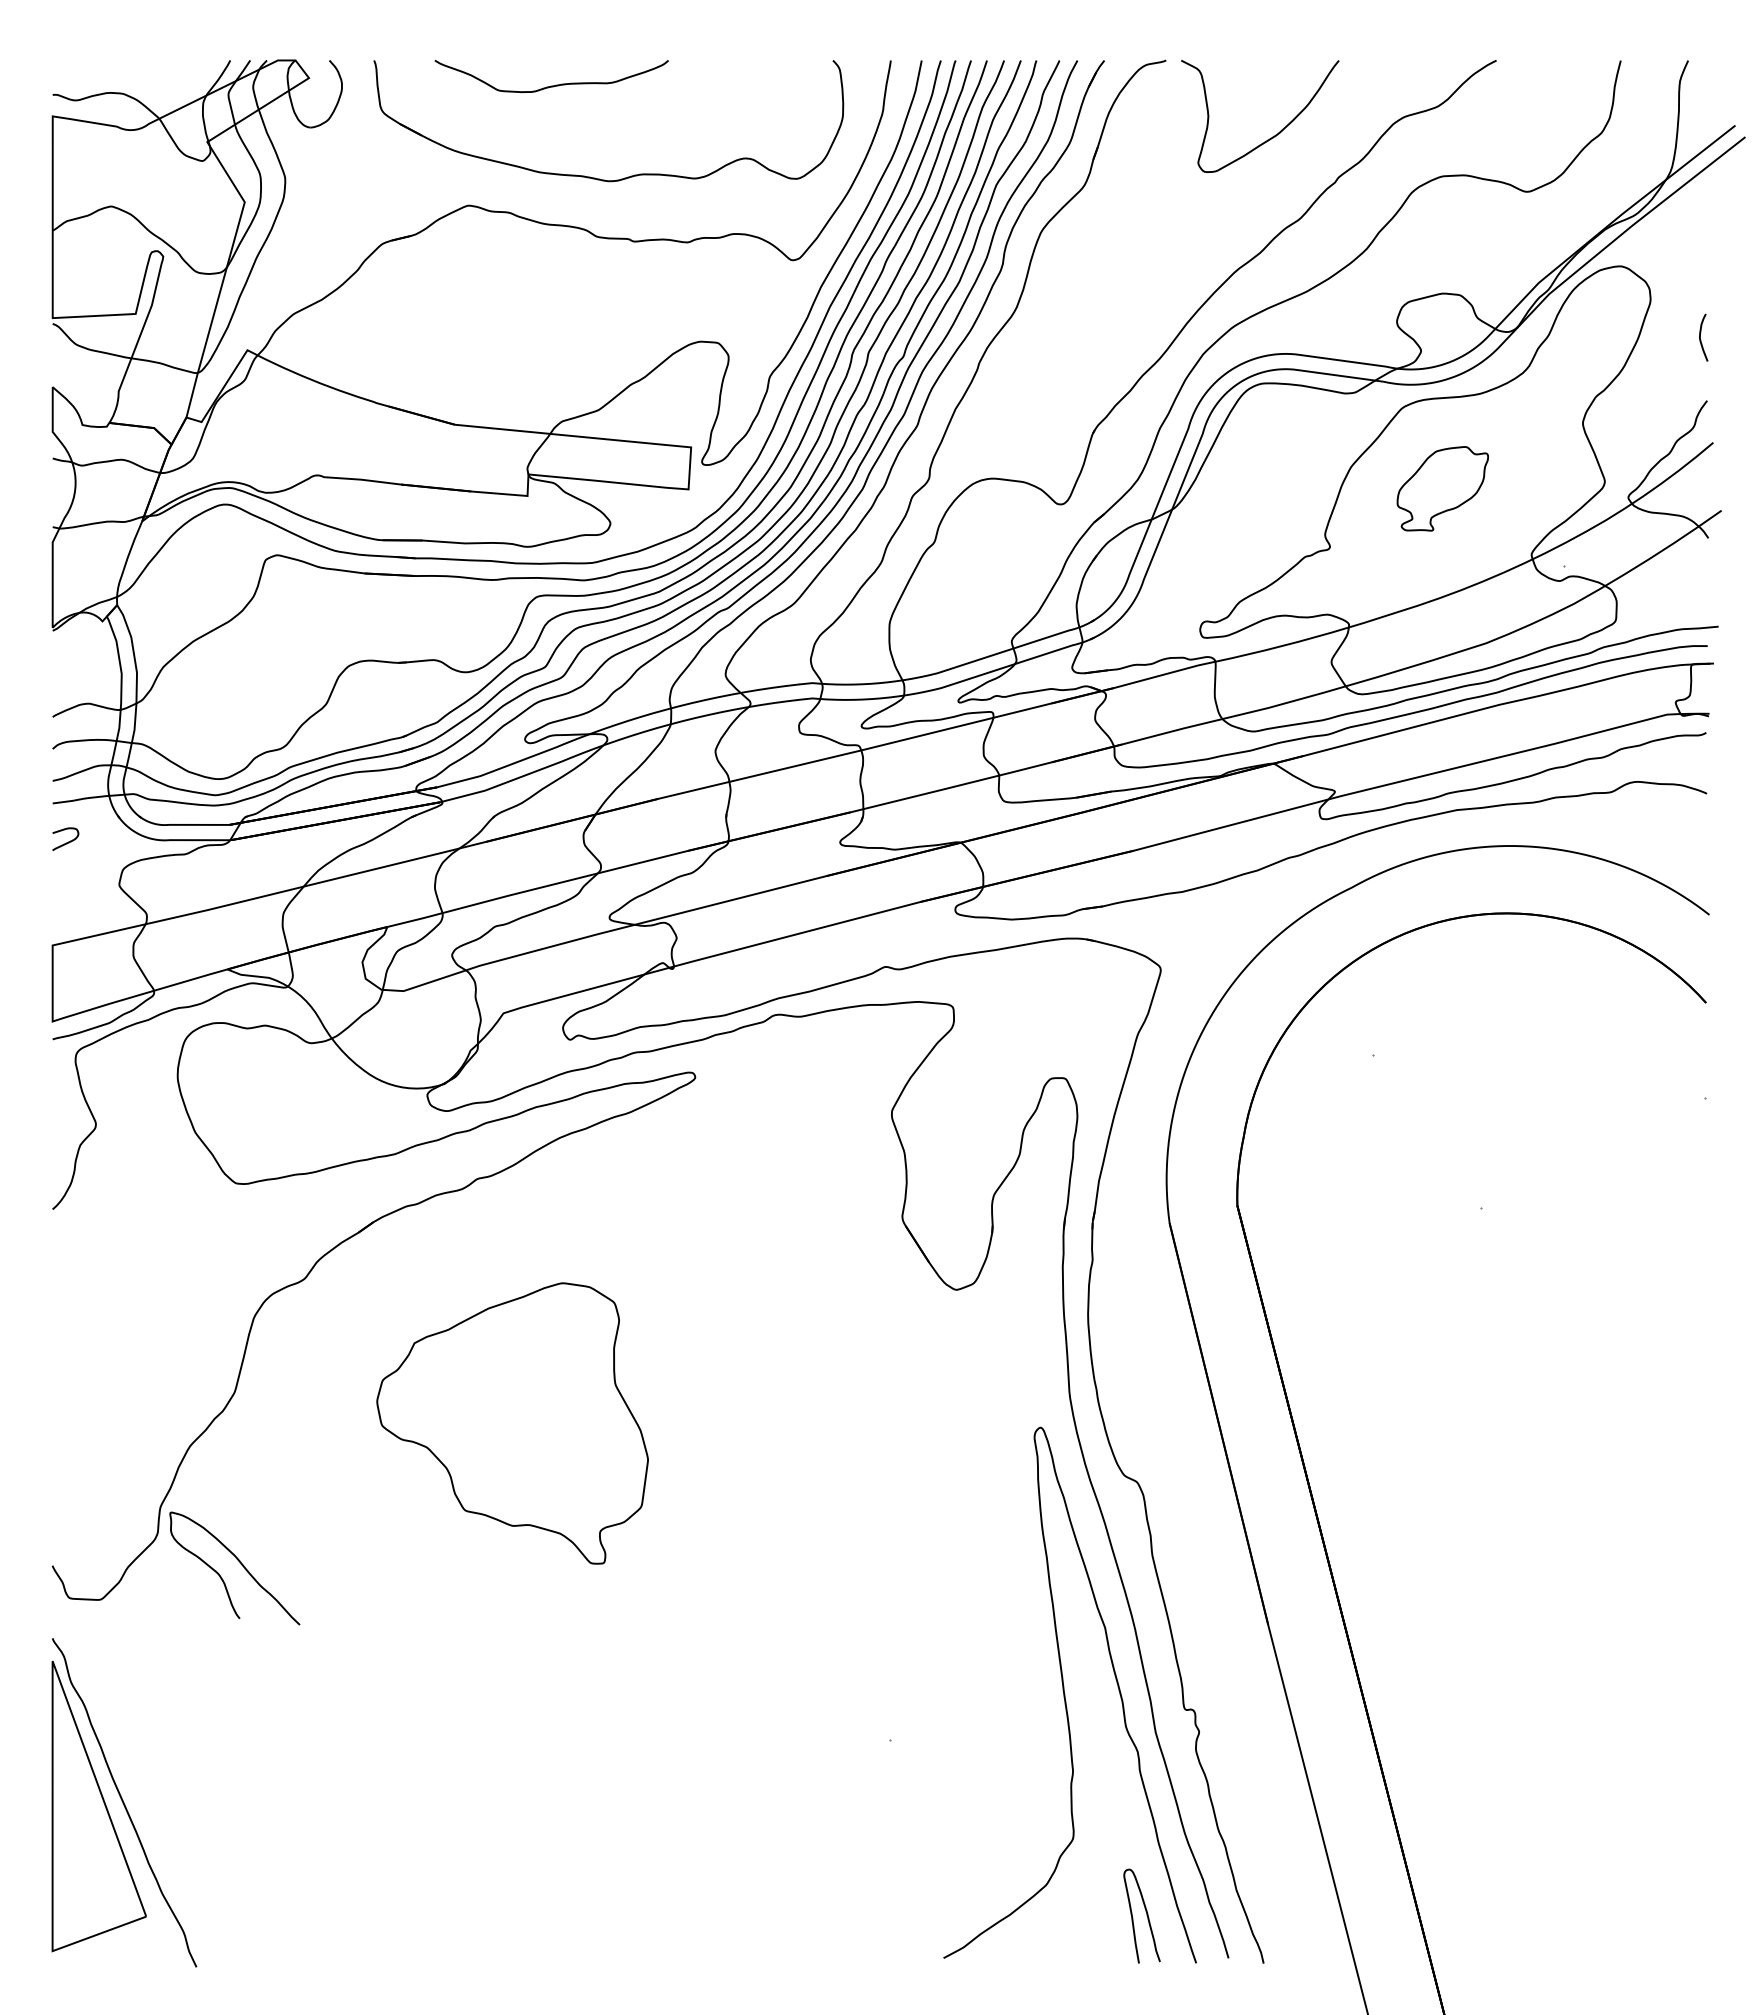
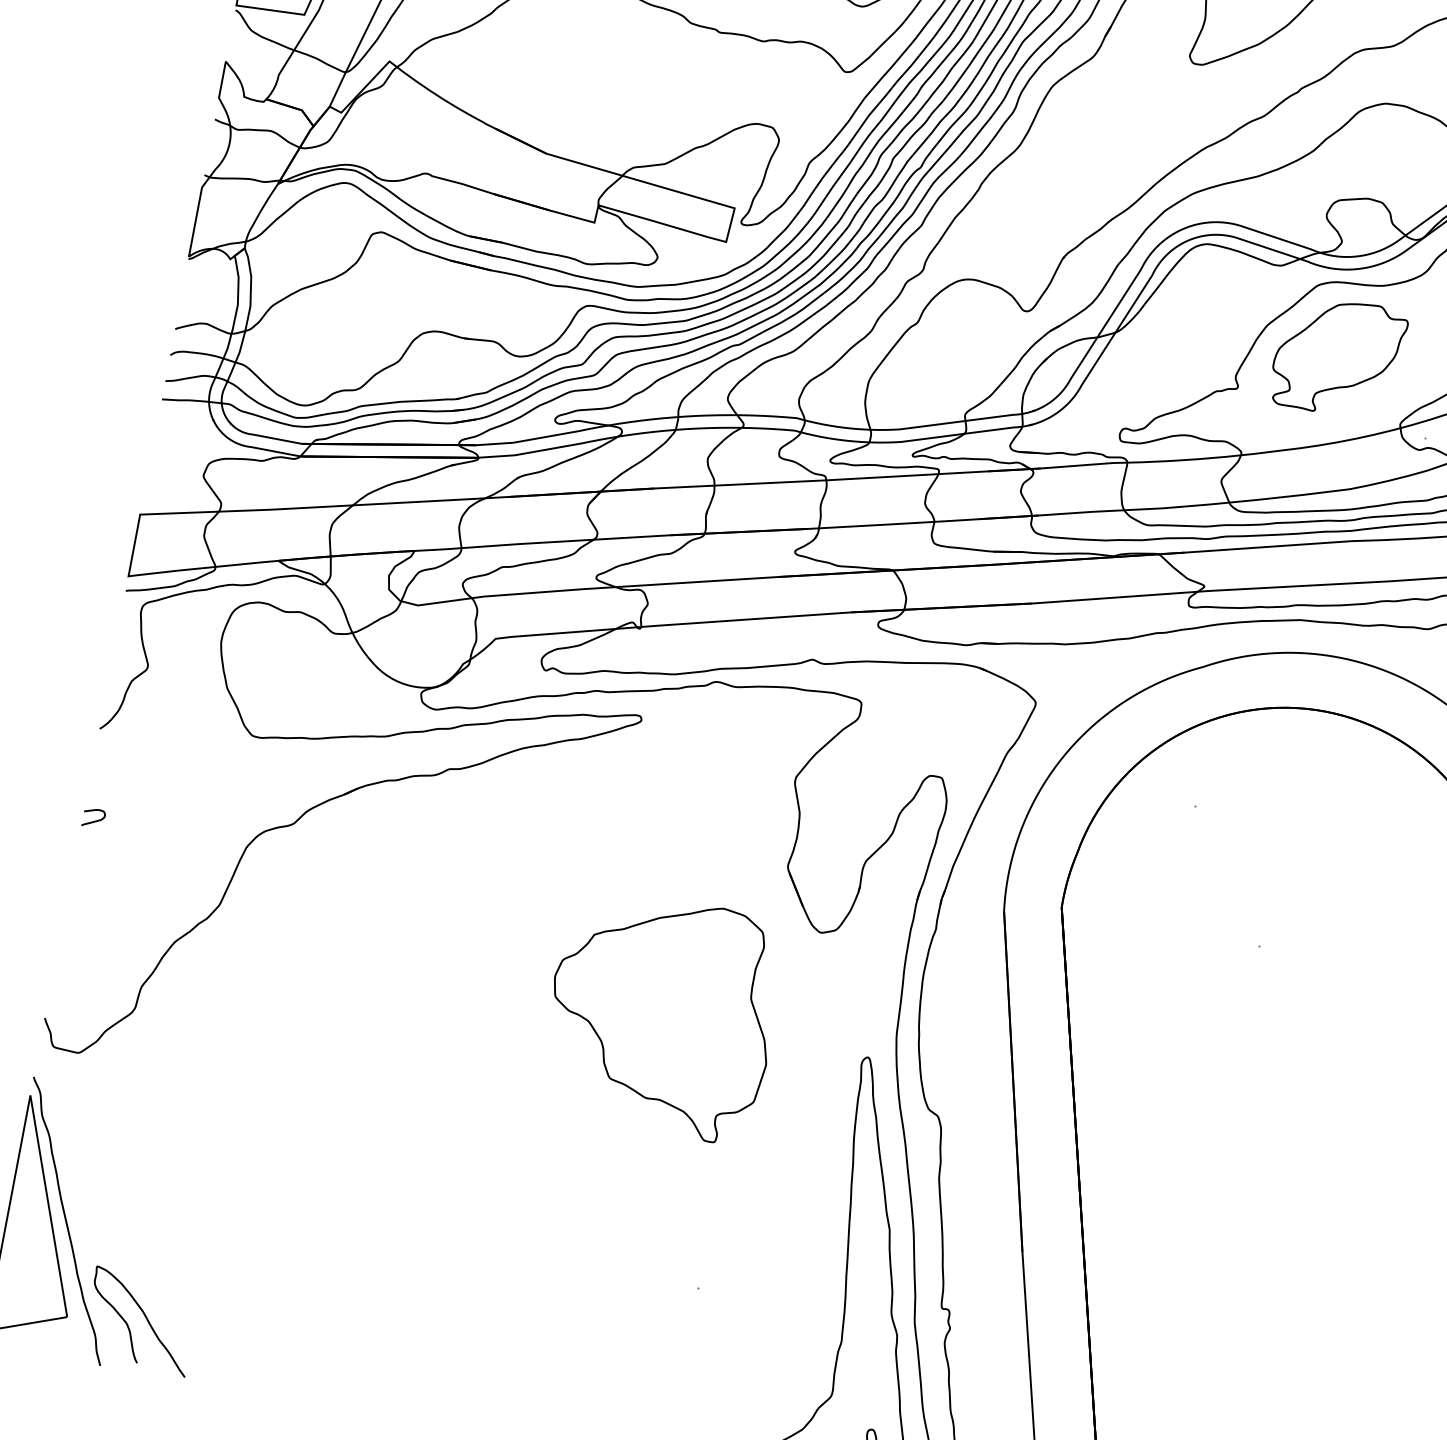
part: (1442, 488) -> (1338, 356), size x1.67
curve: (66, 842) -> (93, 821), moved
part: (512, 1423) -> (661, 1014), moved
curve: (240, 1564) -> (146, 1319), moved

